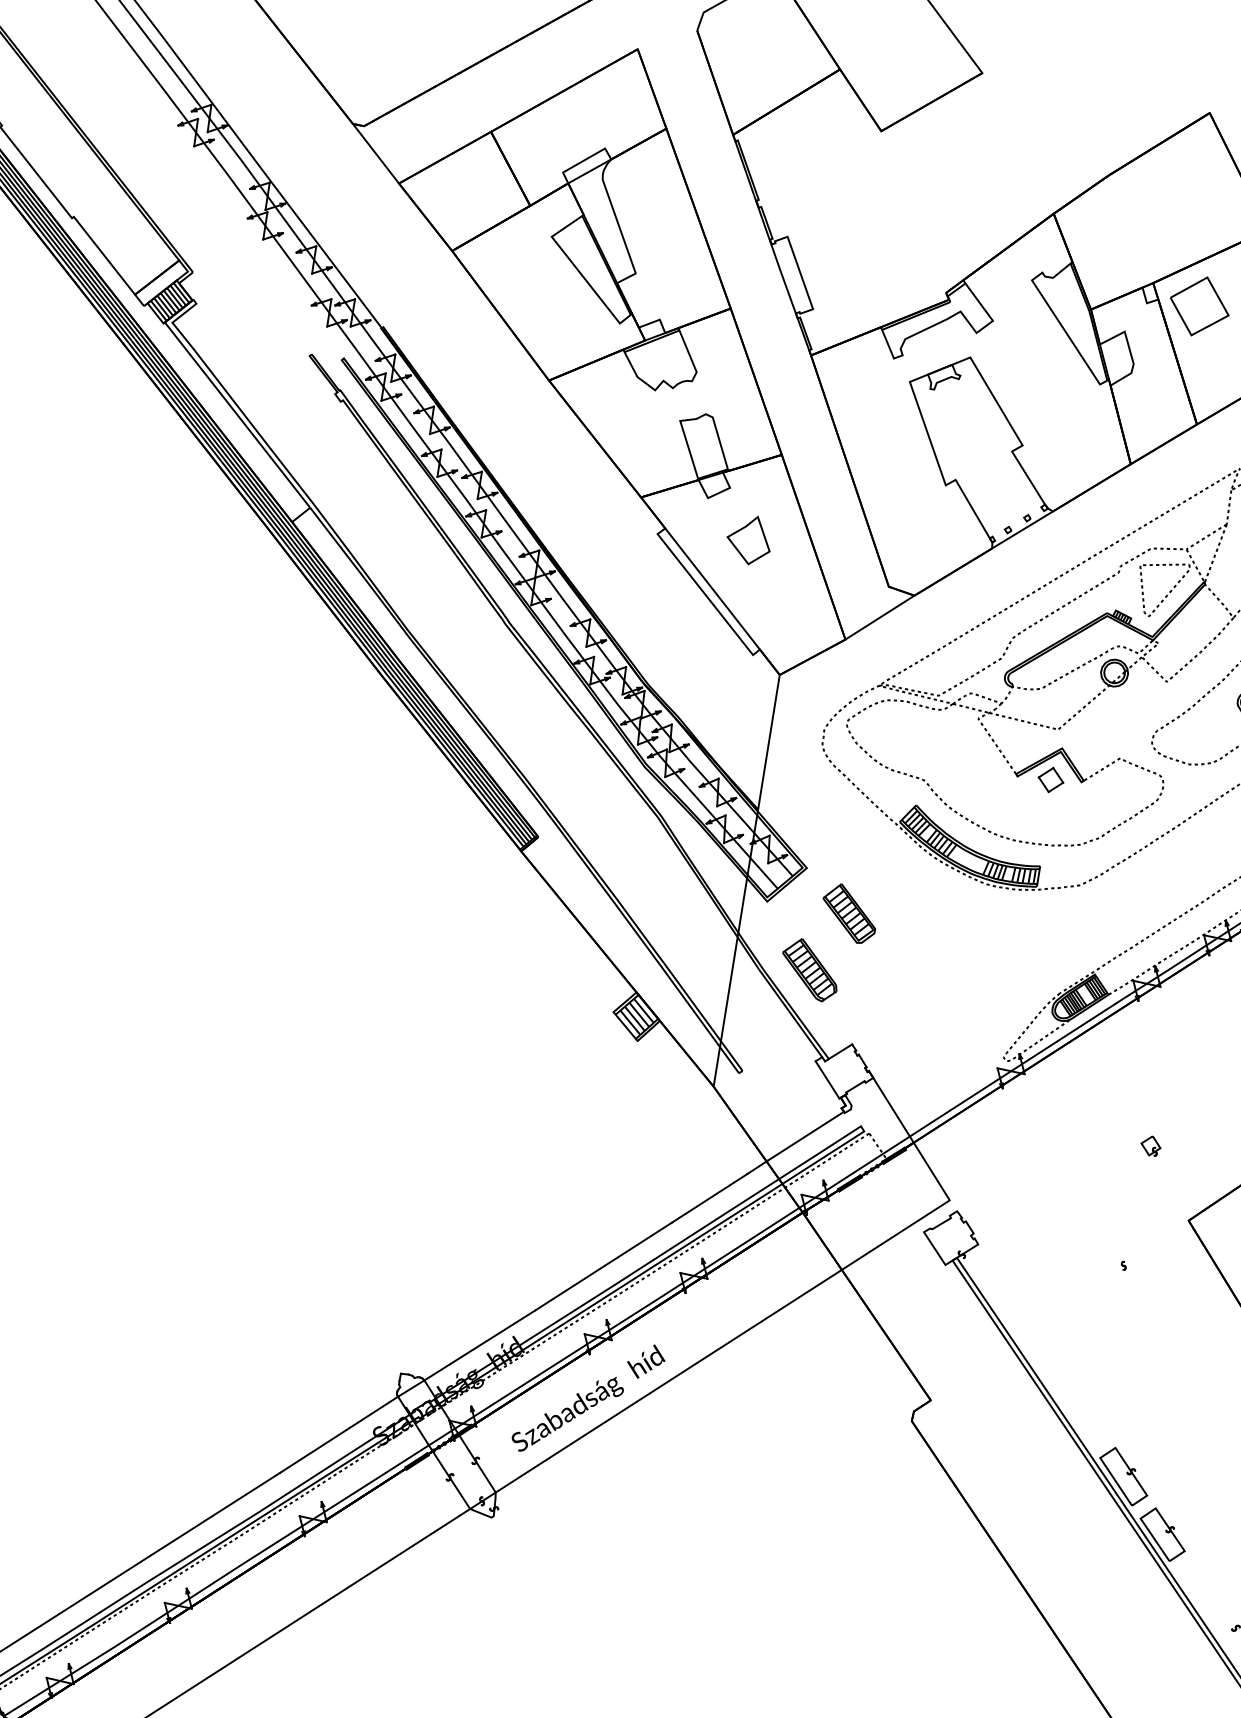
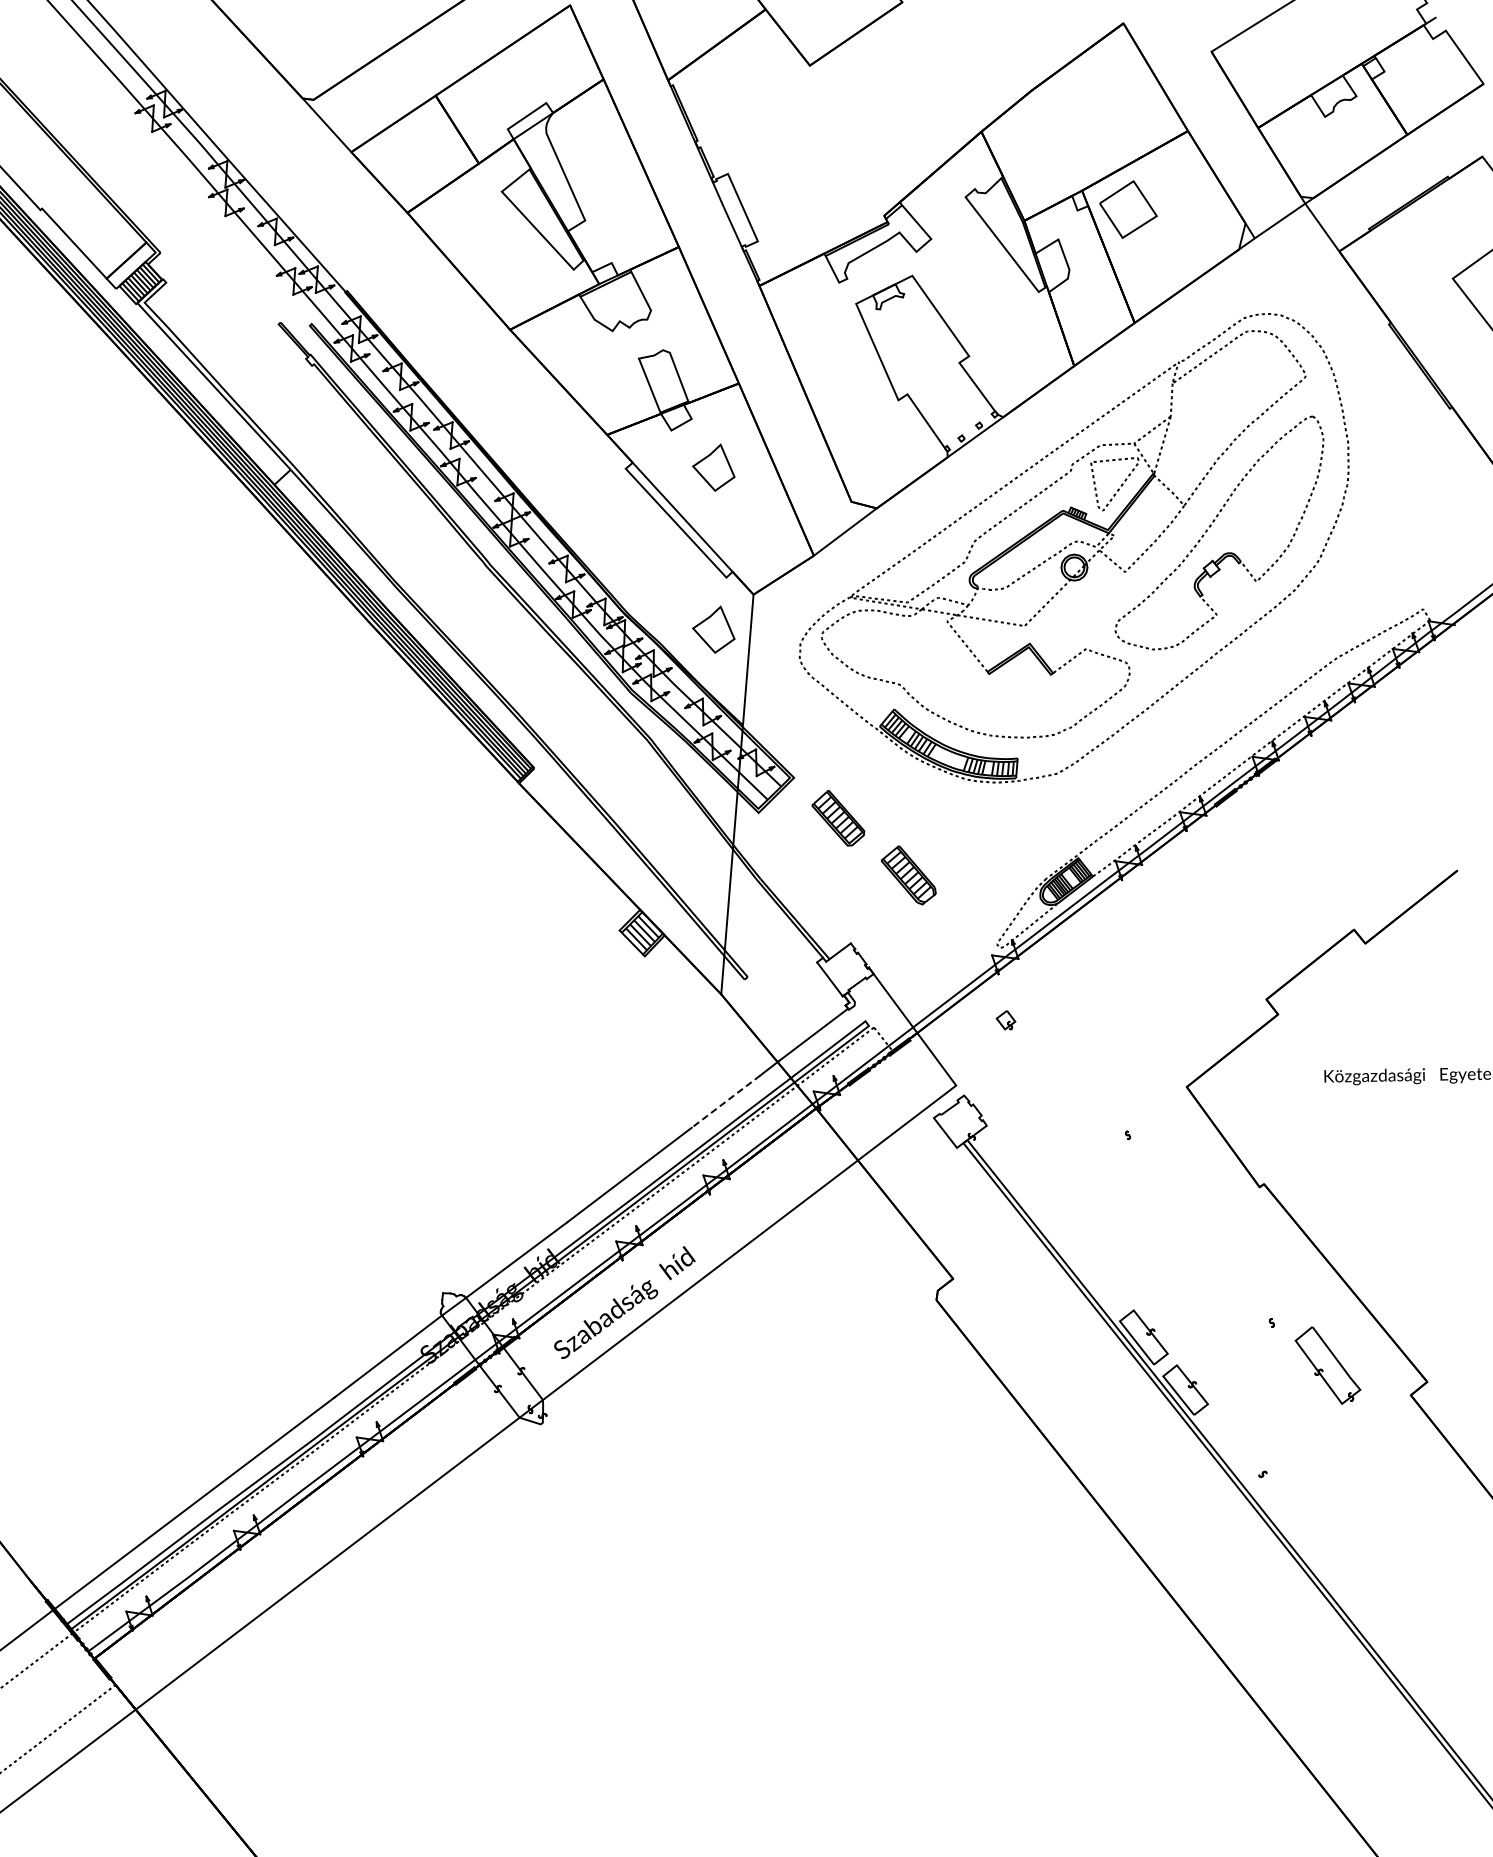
part: (735, 707) -> (713, 629), added
part: (1050, 779) -> (1021, 674), removed
part: (809, 970) -> (908, 875), moved
part: (1150, 1146) -> (1005, 1020), moved
line: (709, 1198) -> (725, 1101), solid -> dashed

